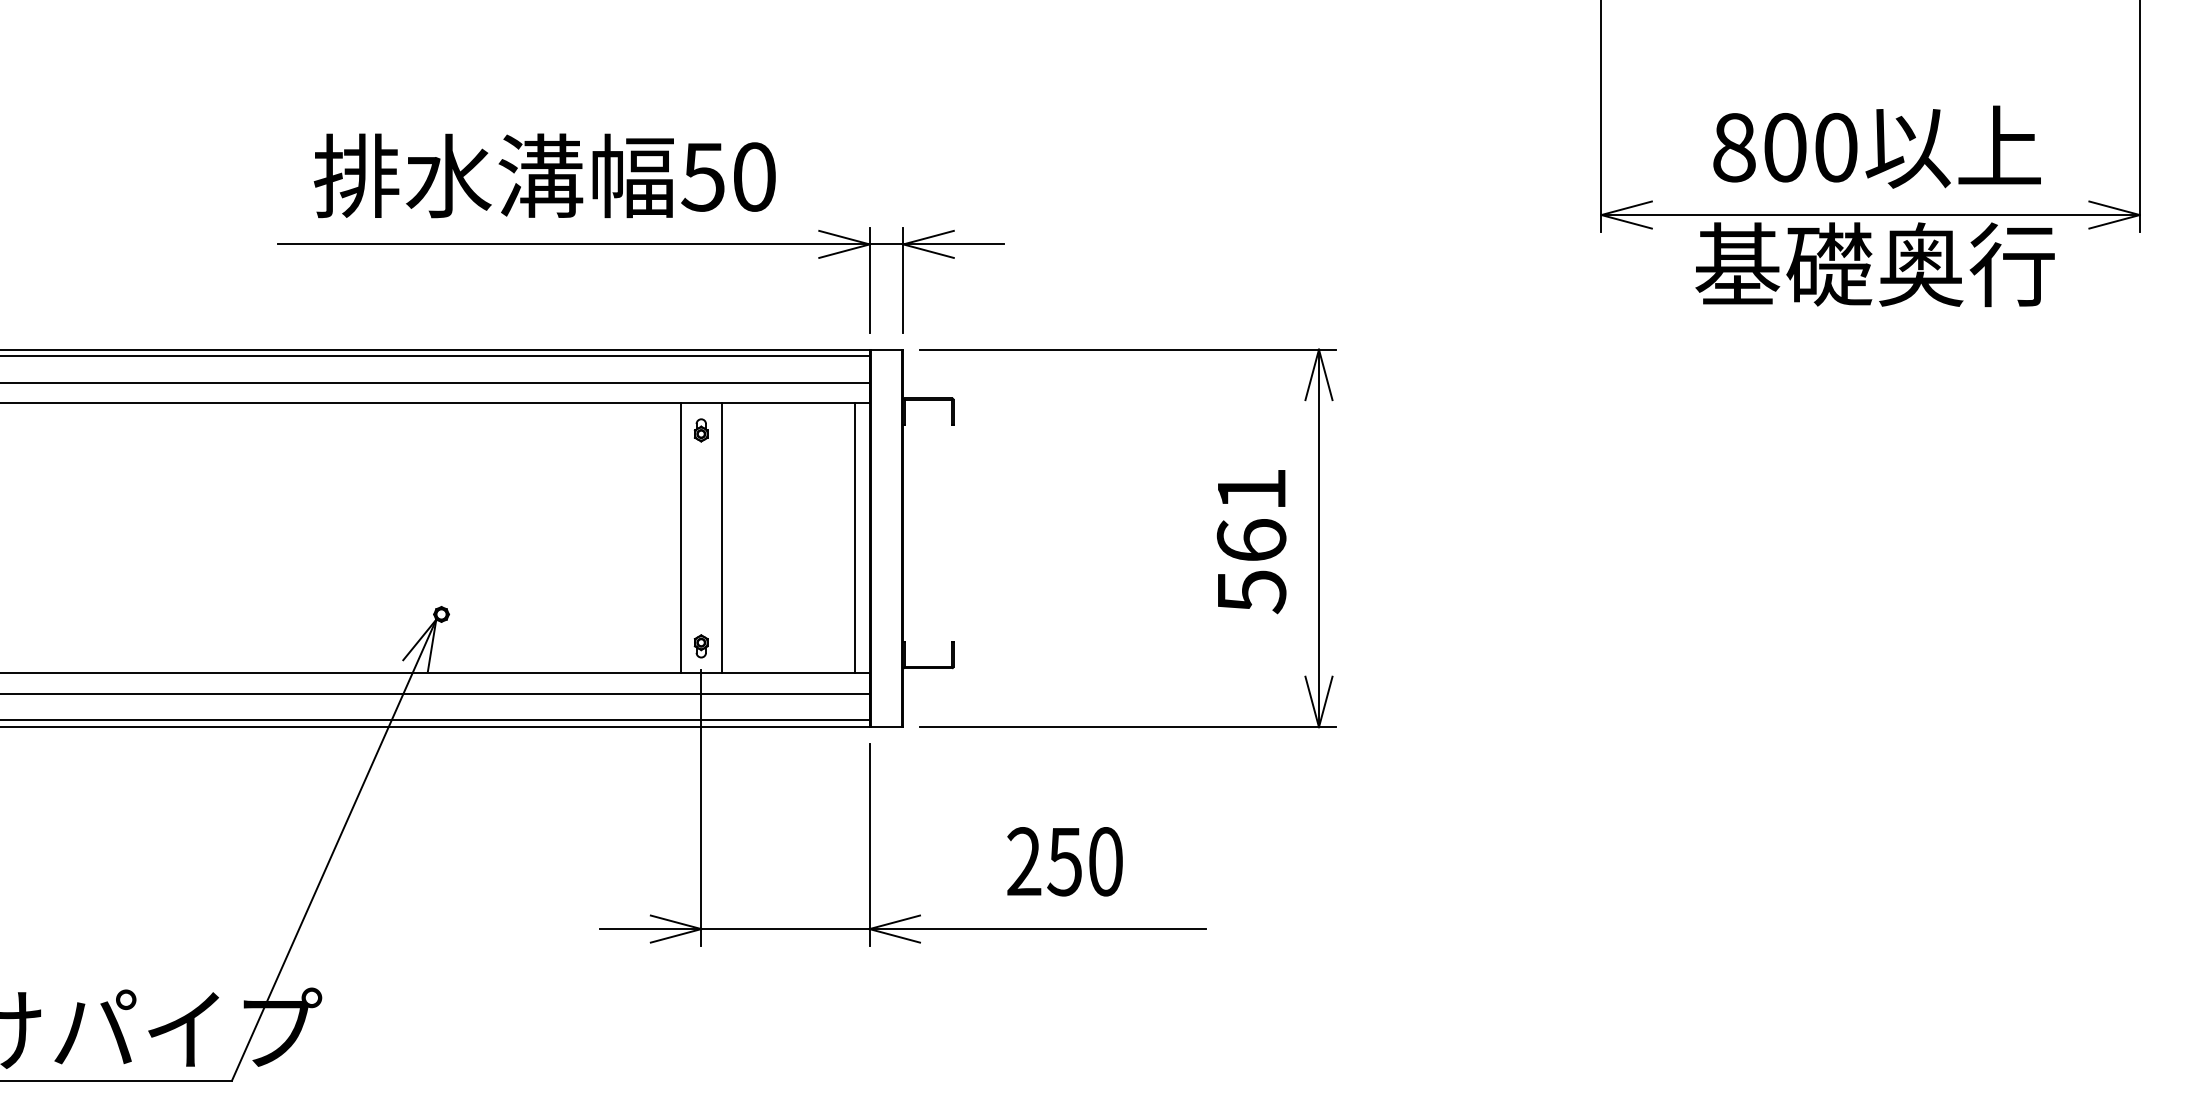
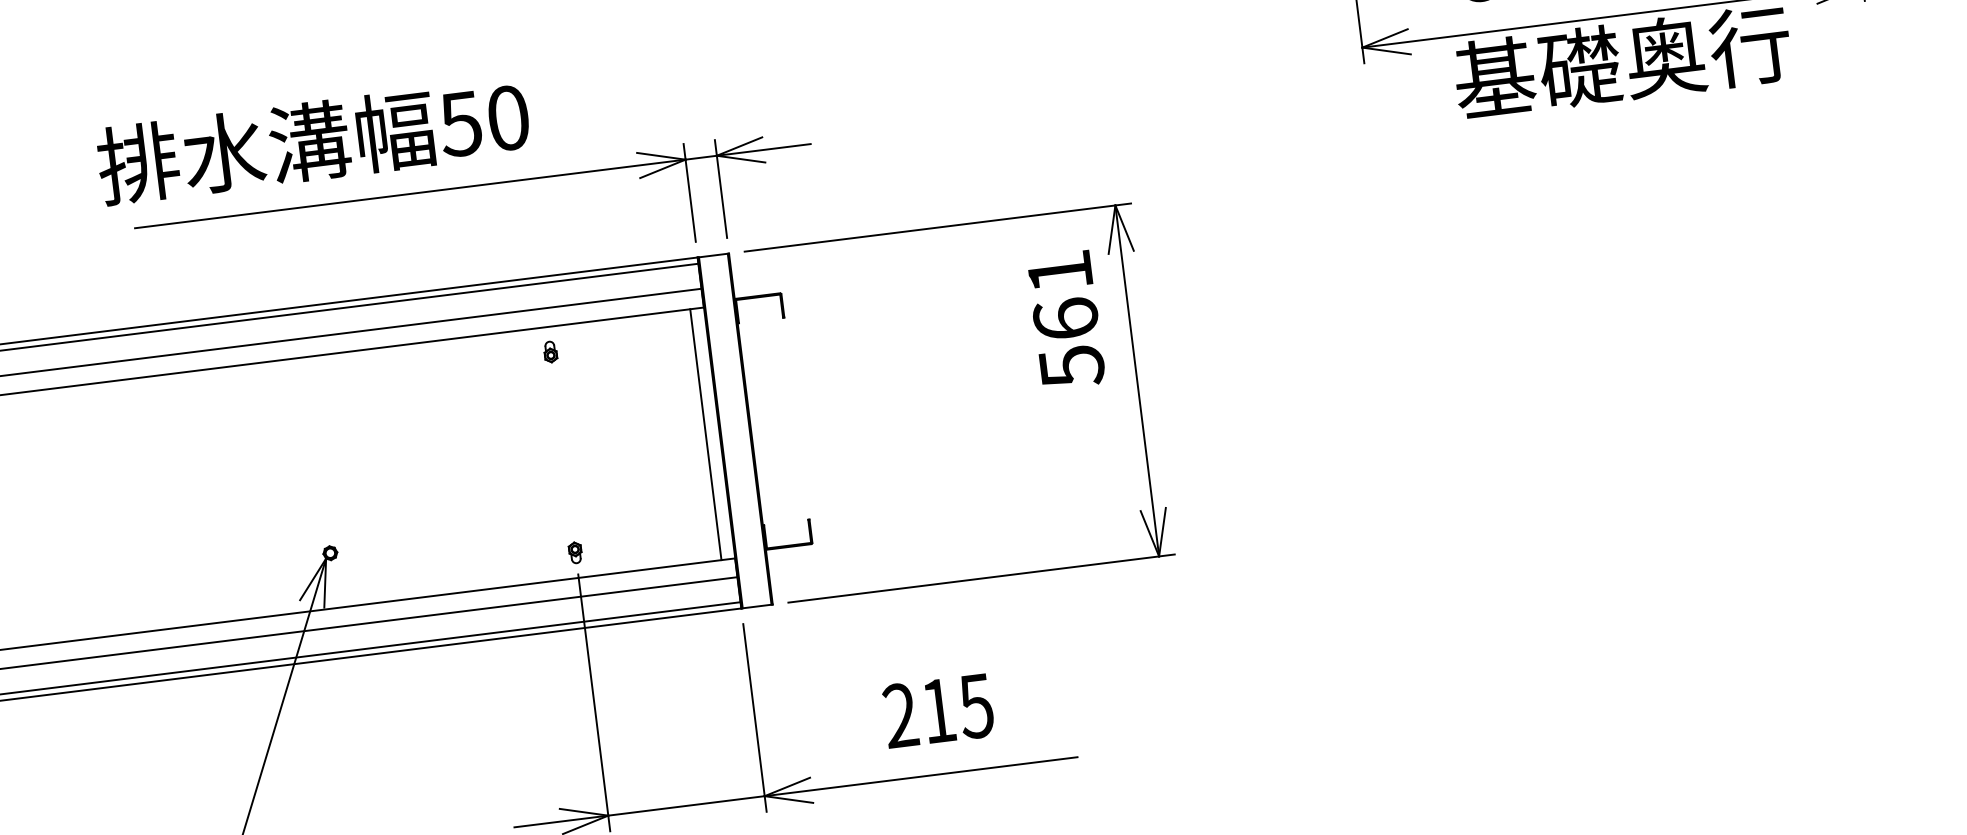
text: (544, 175) -> (312, 141), moved
line: (681, 538) -> (544, 454), removed
line: (721, 538) -> (581, 450), removed
text: (1251, 542) -> (1066, 320), moved
text: (1084, 861) -> (956, 708), 250 -> 215

